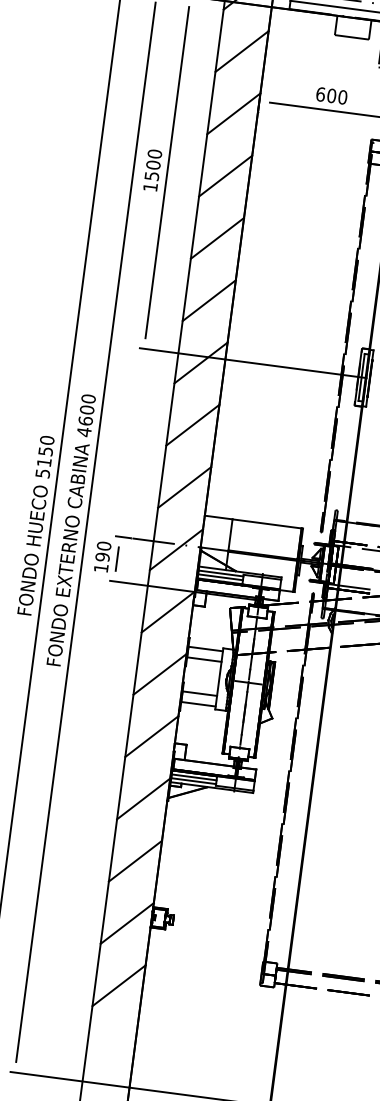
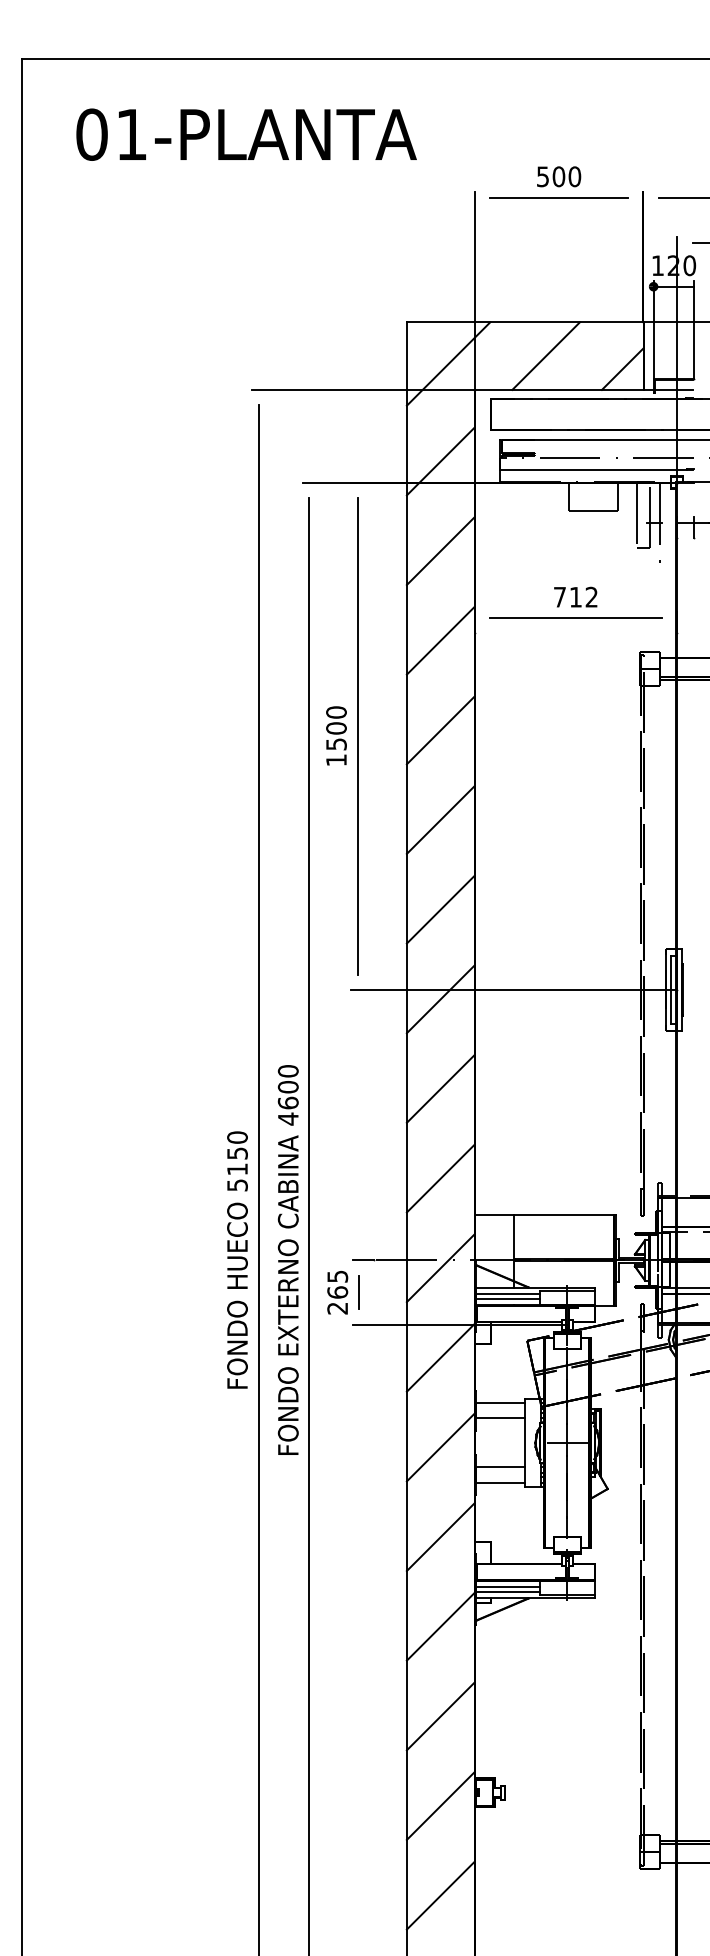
text: (331, 95) -> (575, 596), 600 -> 712
text: (102, 557) -> (337, 1292), 190 -> 265

